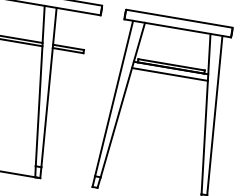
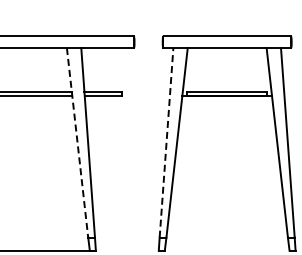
line: (169, 74) -> (226, 103), removed
line: (40, 86) -> (77, 143), solid -> dashed
line: (114, 98) -> (166, 142), solid -> dashed

